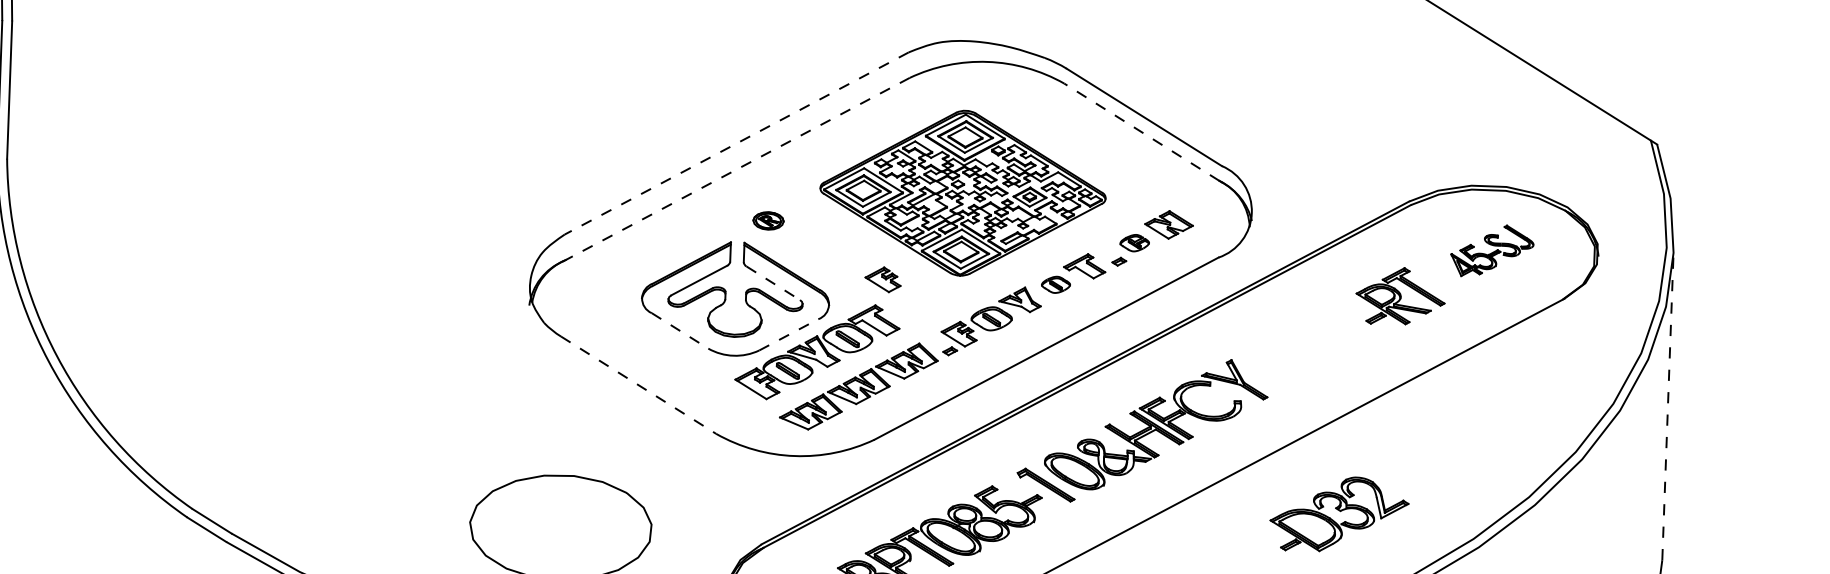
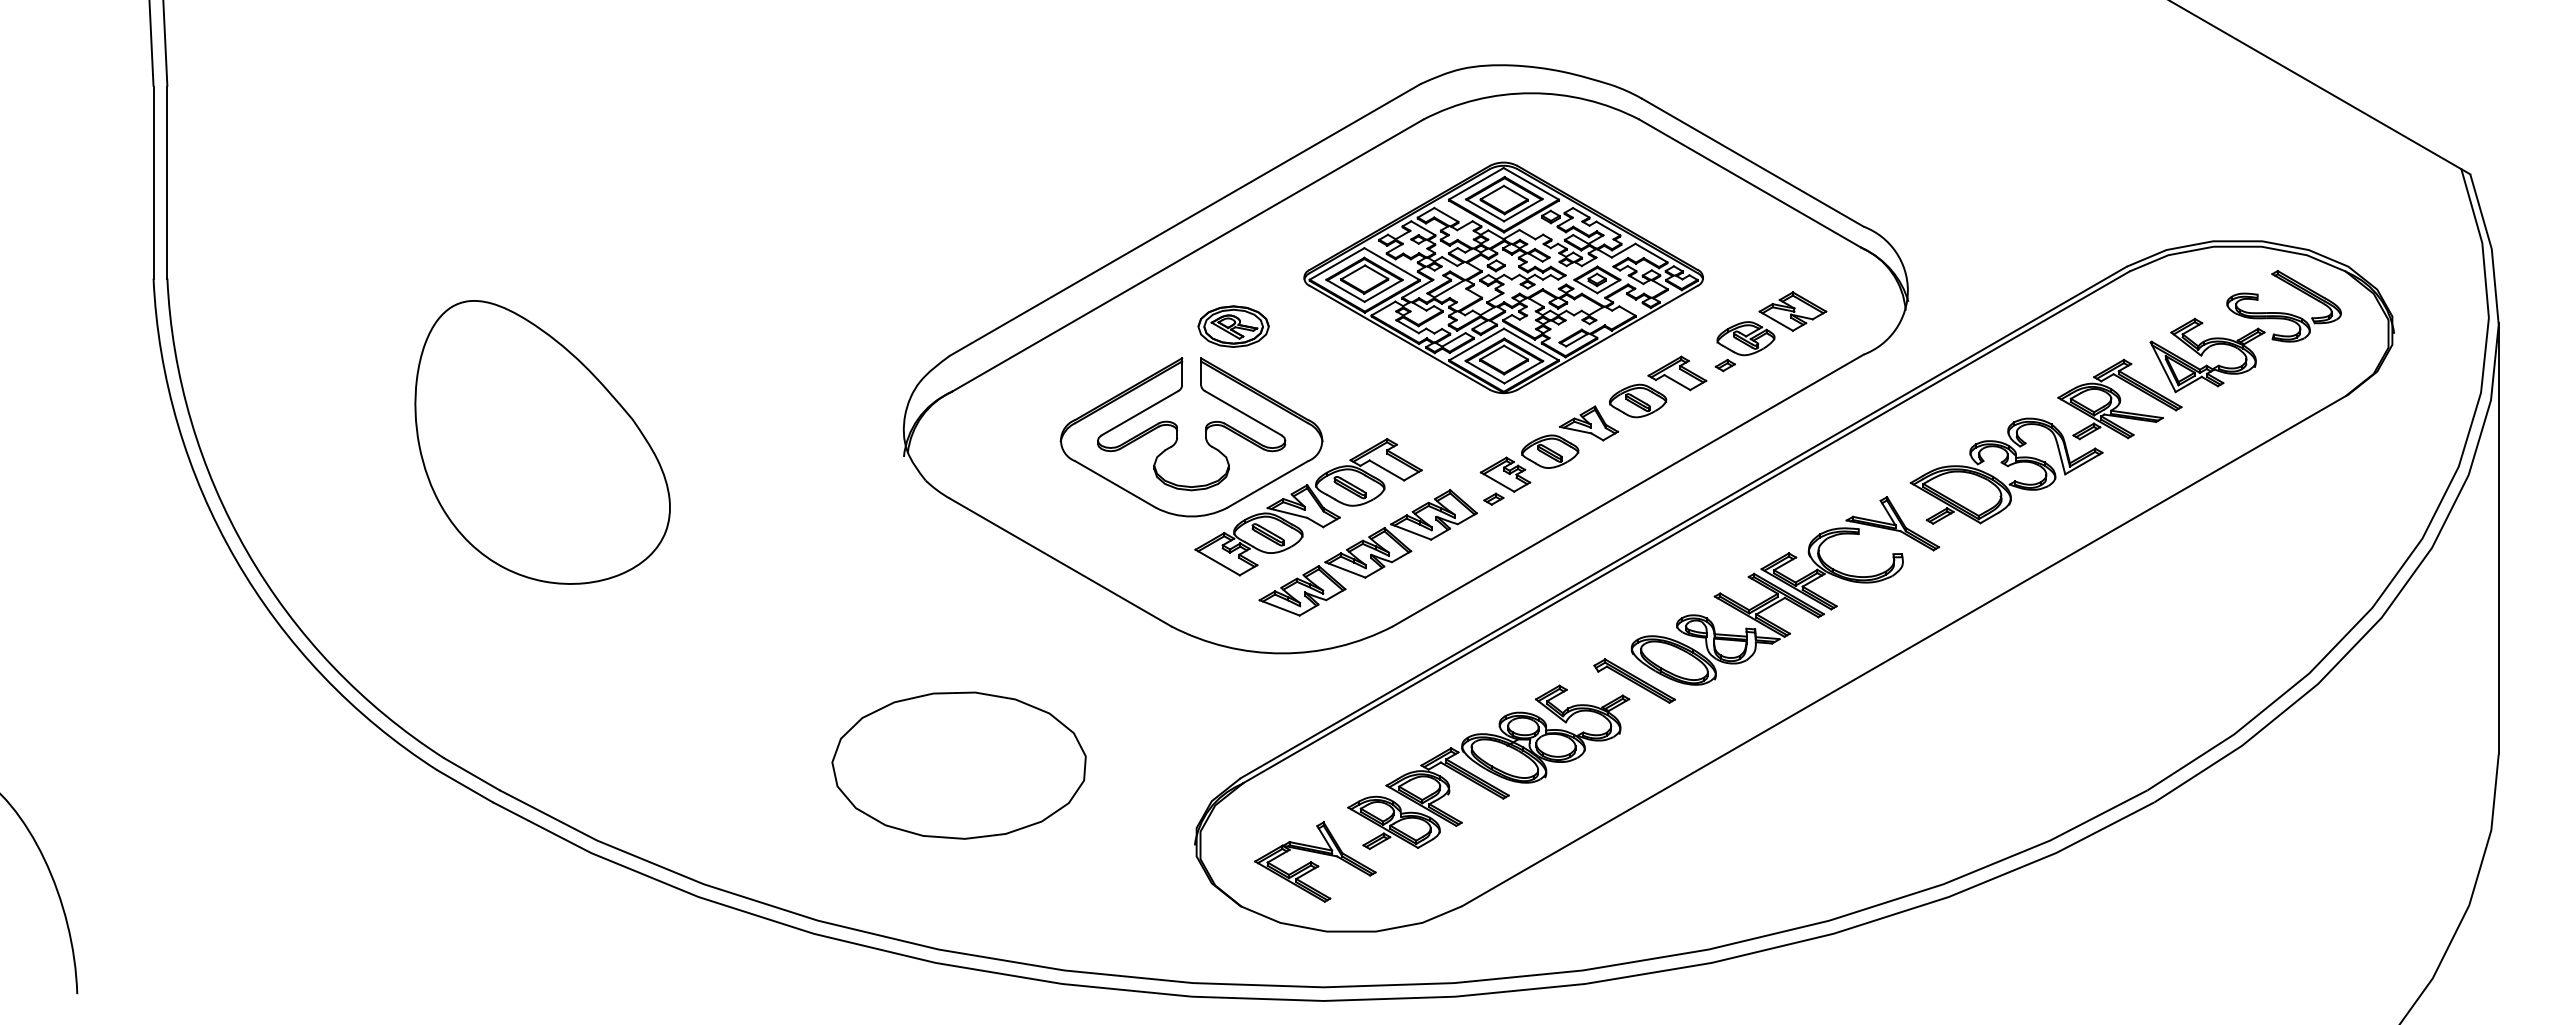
line: (1142, 132) -> (1750, 183), dashed -> solid
line: (736, 143) -> (1185, 219), dashed -> solid
line: (737, 168) -> (1187, 255), dashed -> solid
part: (768, 220) -> (1233, 326), size x1.67
part: (1134, 242) -> (1745, 338), size x1.43
part: (1492, 251) -> (2245, 331), size x1.67
part: (883, 279) -> (1396, 402), removed
line: (773, 283) -> (1243, 413), dashed -> solid
part: (1056, 284) -> (1638, 400), size x1.43
part: (271, 285) -> (542, 442), added
line: (679, 330) -> (1115, 484), dashed -> solid
line: (788, 334) -> (1267, 484), dashed -> solid
line: (638, 385) -> (1060, 562), dashed -> solid
line: (1667, 405) -> (2498, 538), dashed -> solid
part: (1339, 514) -> (2006, 470), moved

